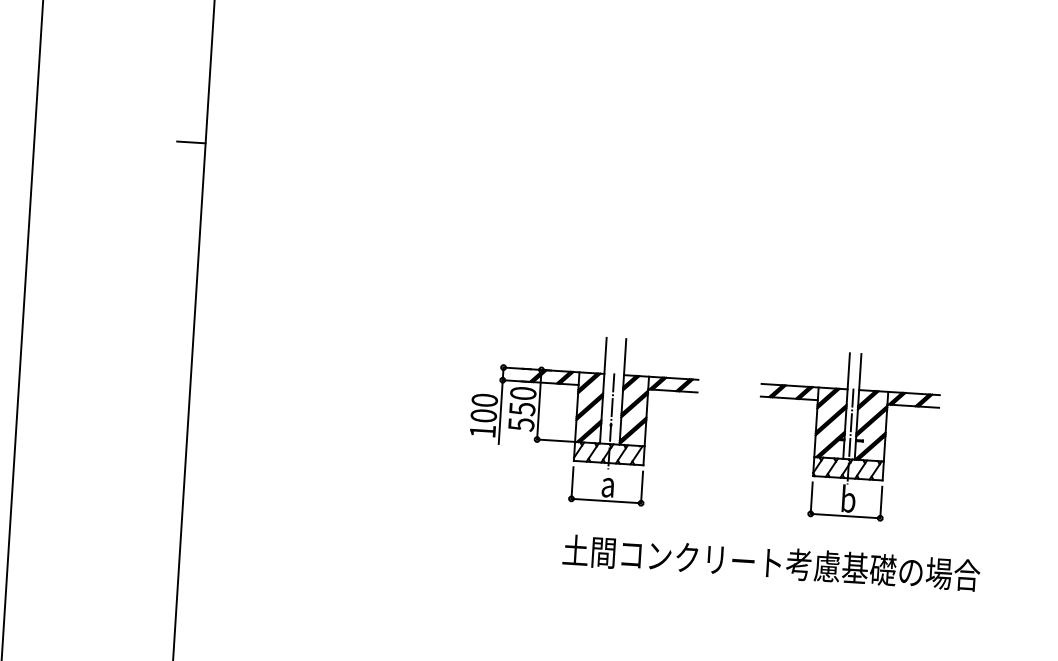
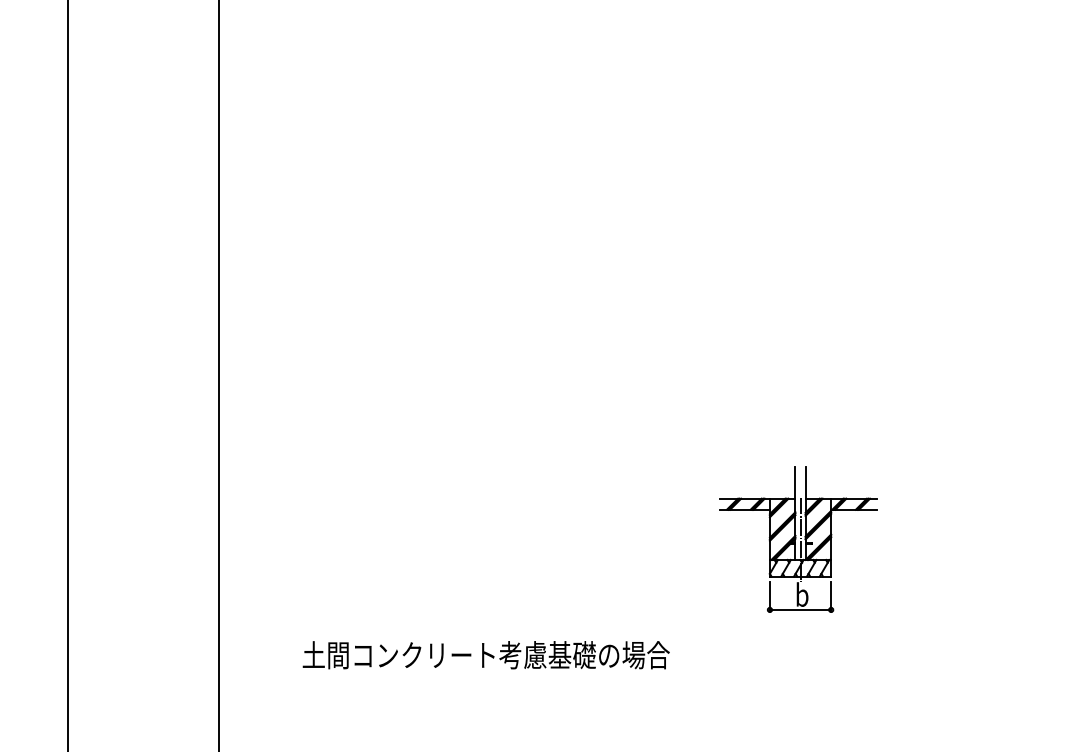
line: (190, 142) -> (205, 318), removed
part: (583, 419) -> (565, 539), removed
text: (770, 563) -> (485, 655), moved

